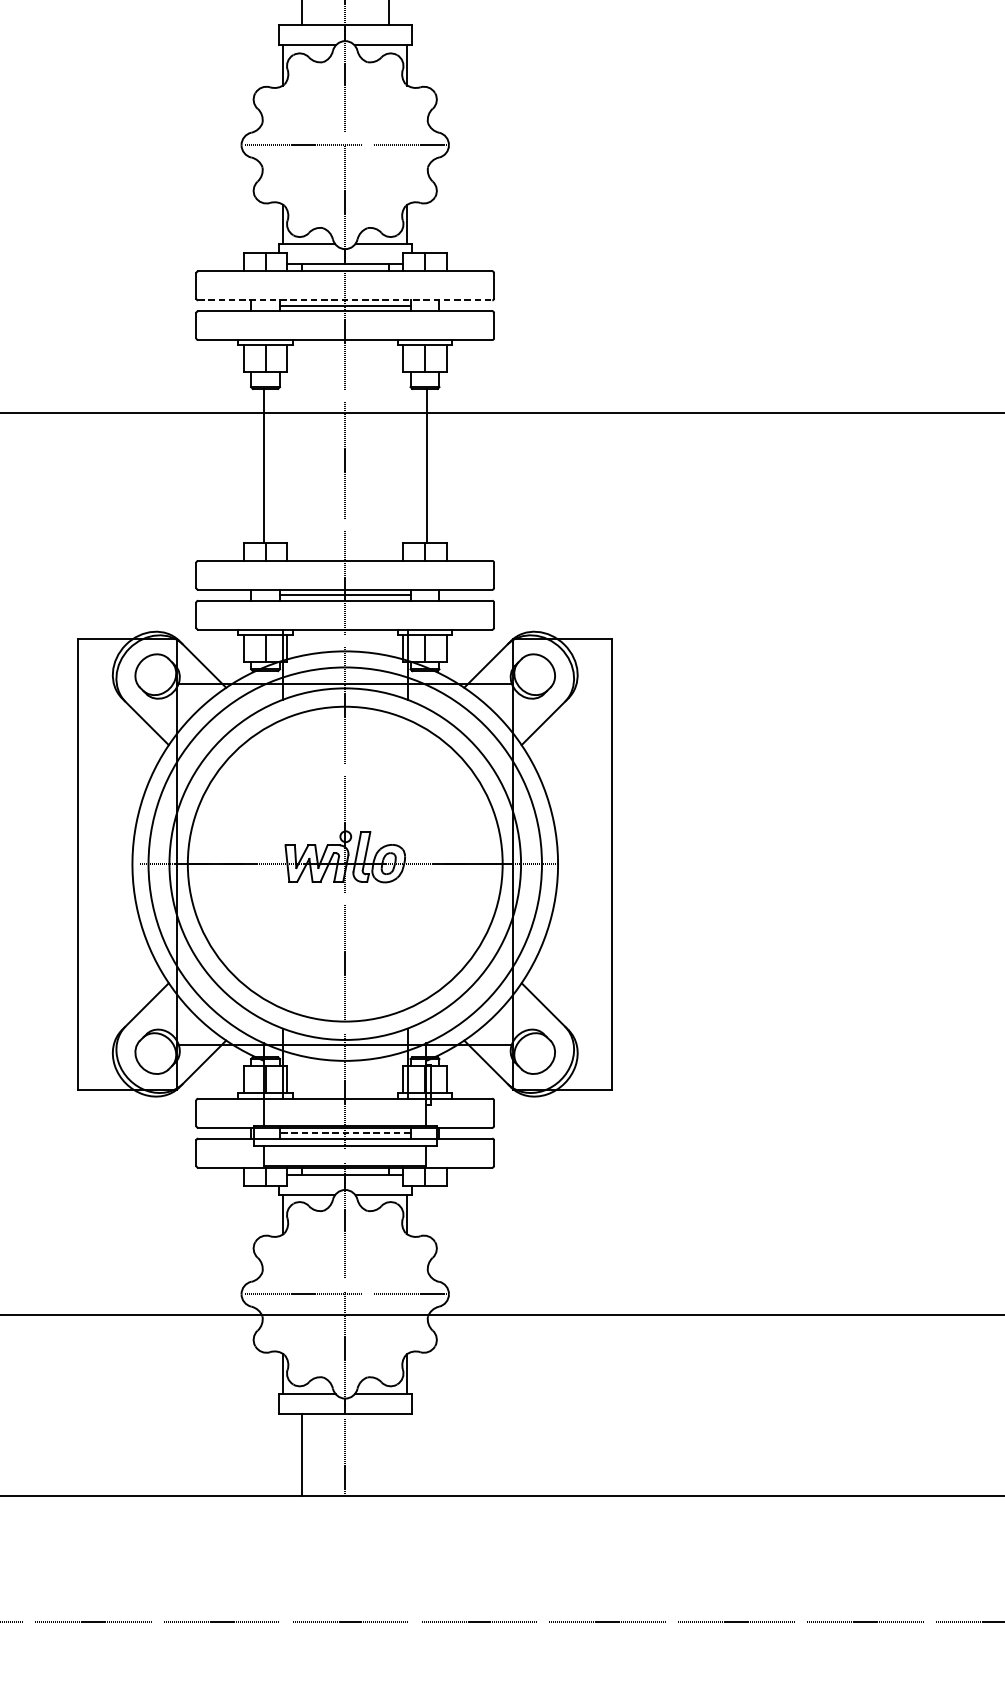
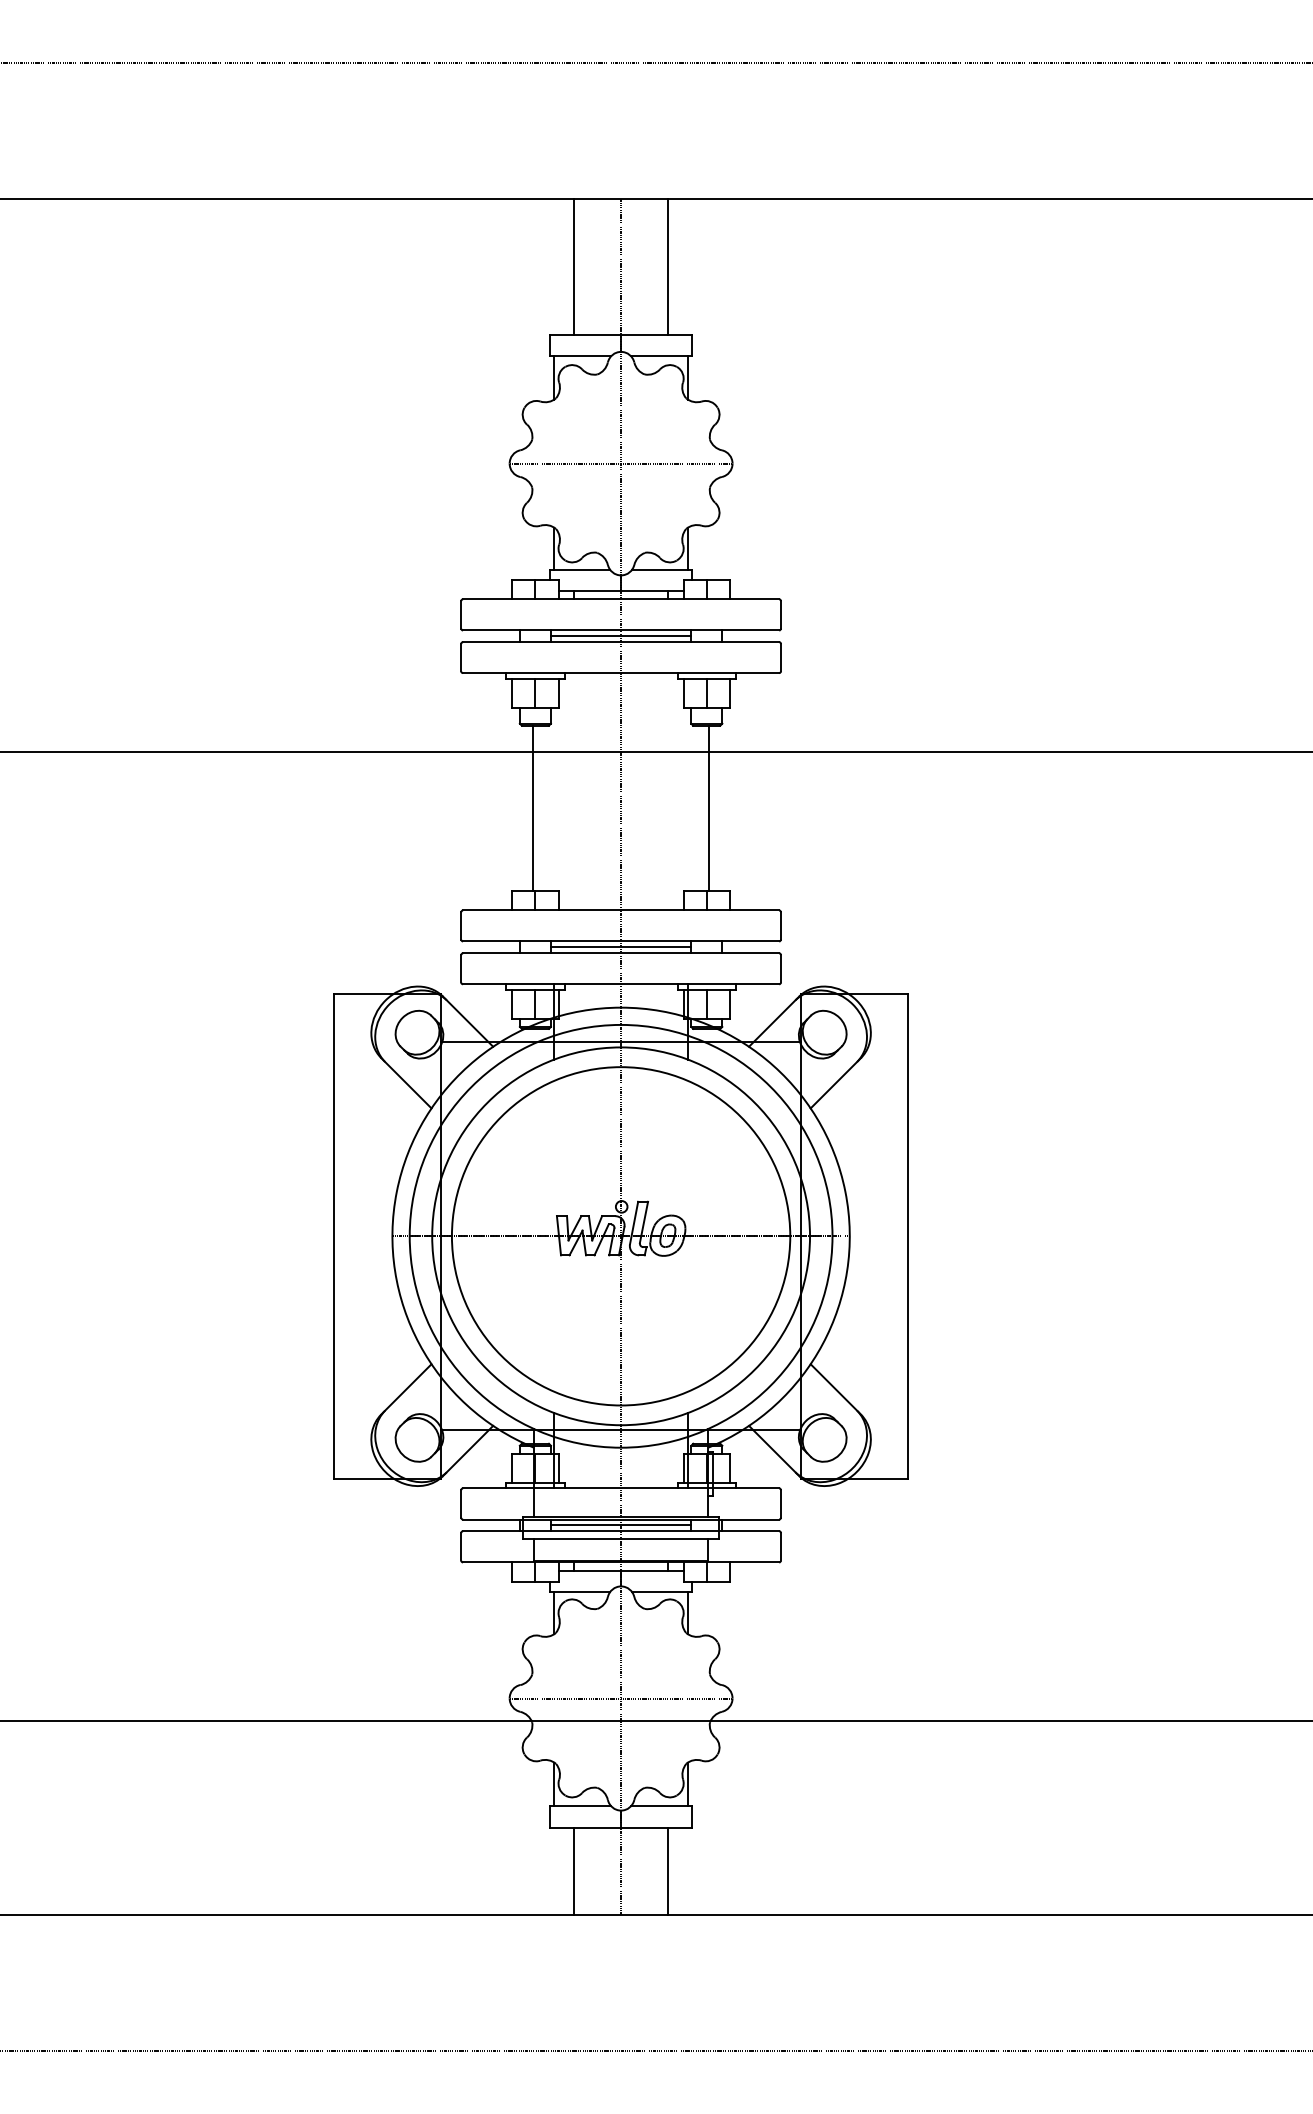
line: (345, 300) -> (621, 630), dashed -> solid
line: (344, 1133) -> (620, 1525), dashed -> solid
line: (389, 1455) -> (668, 1871), added

